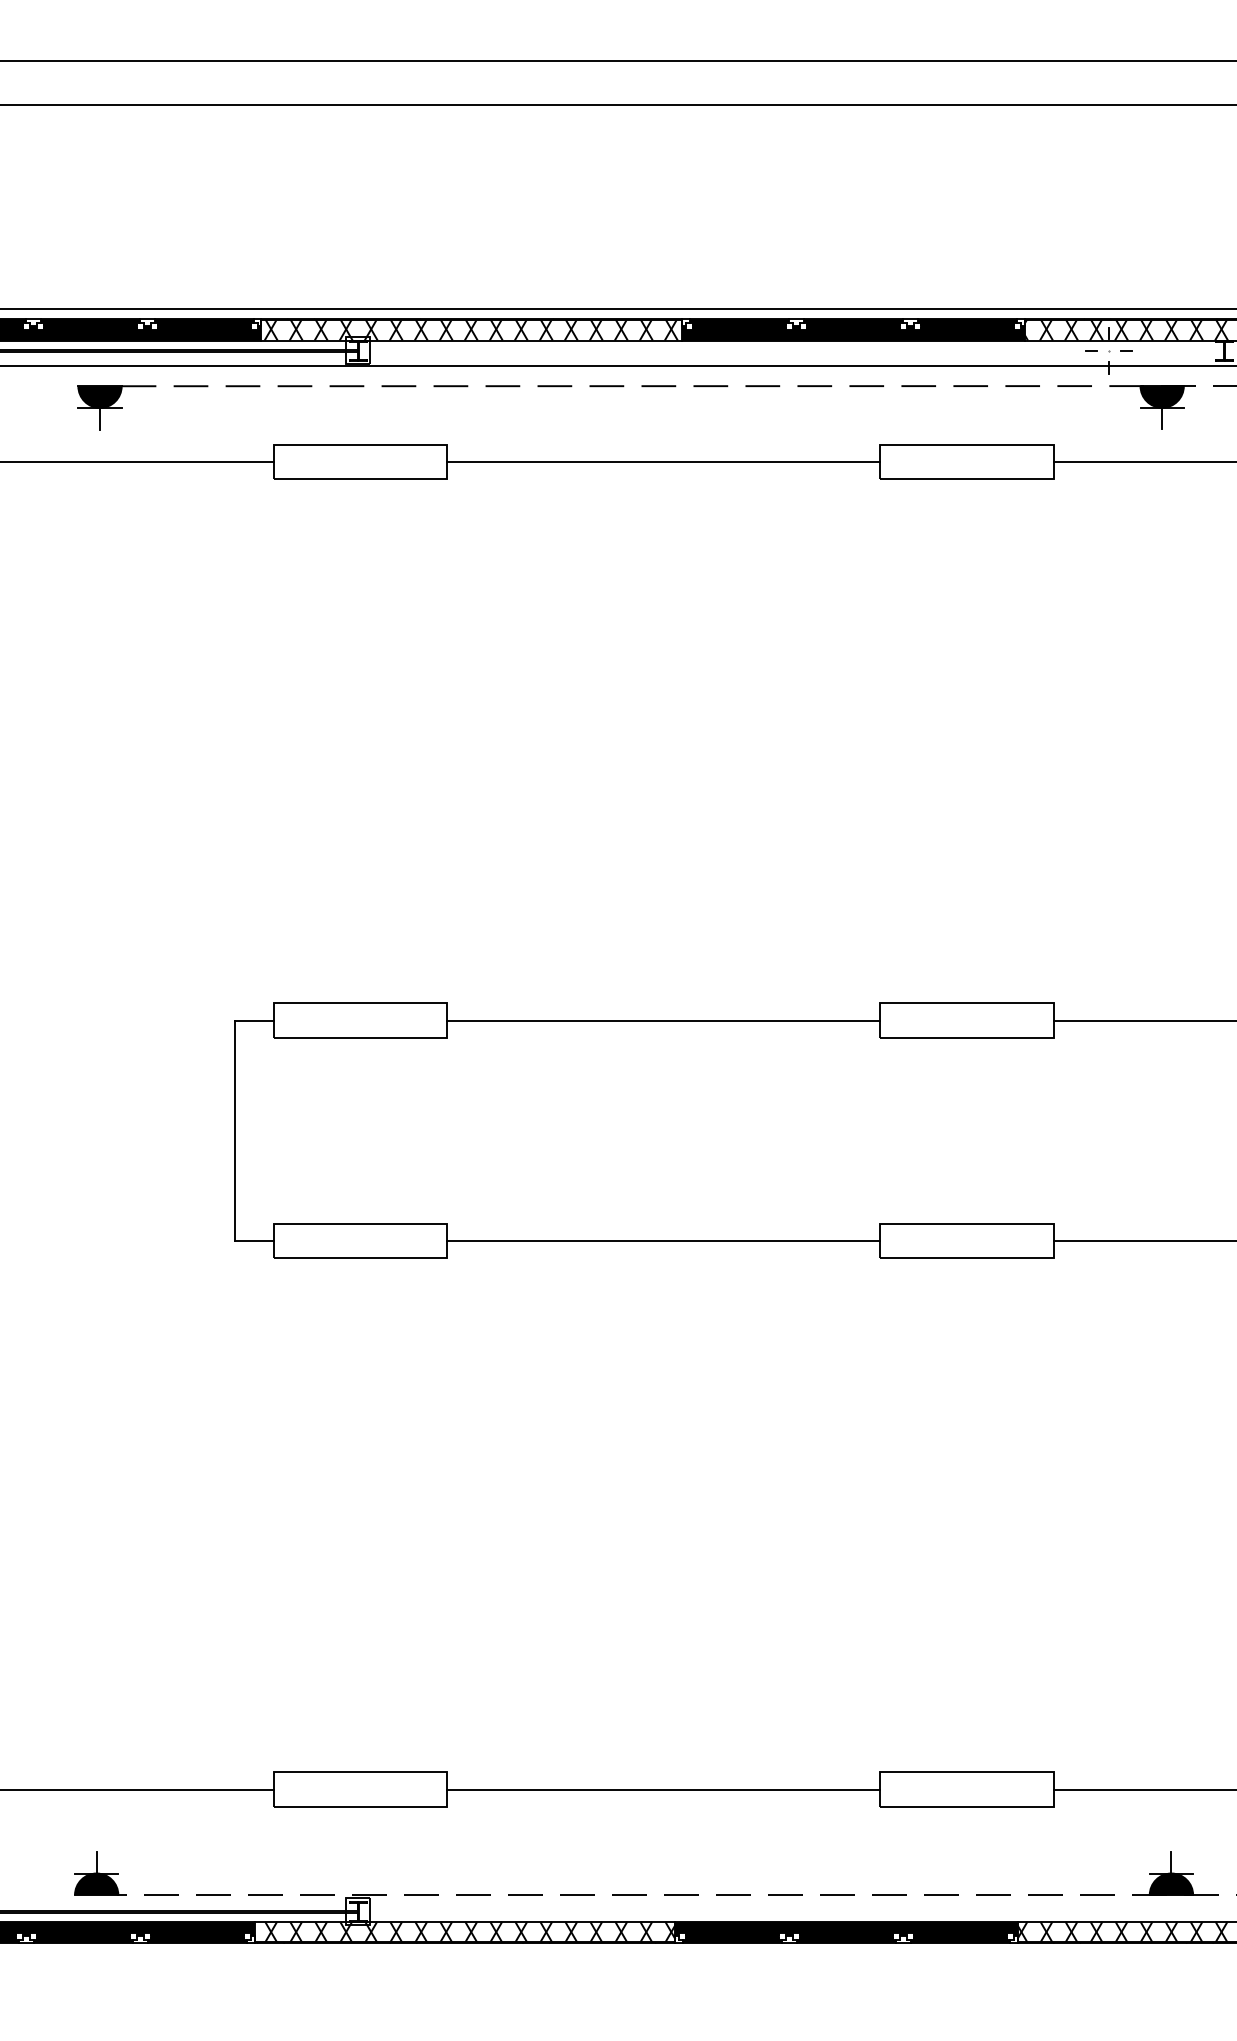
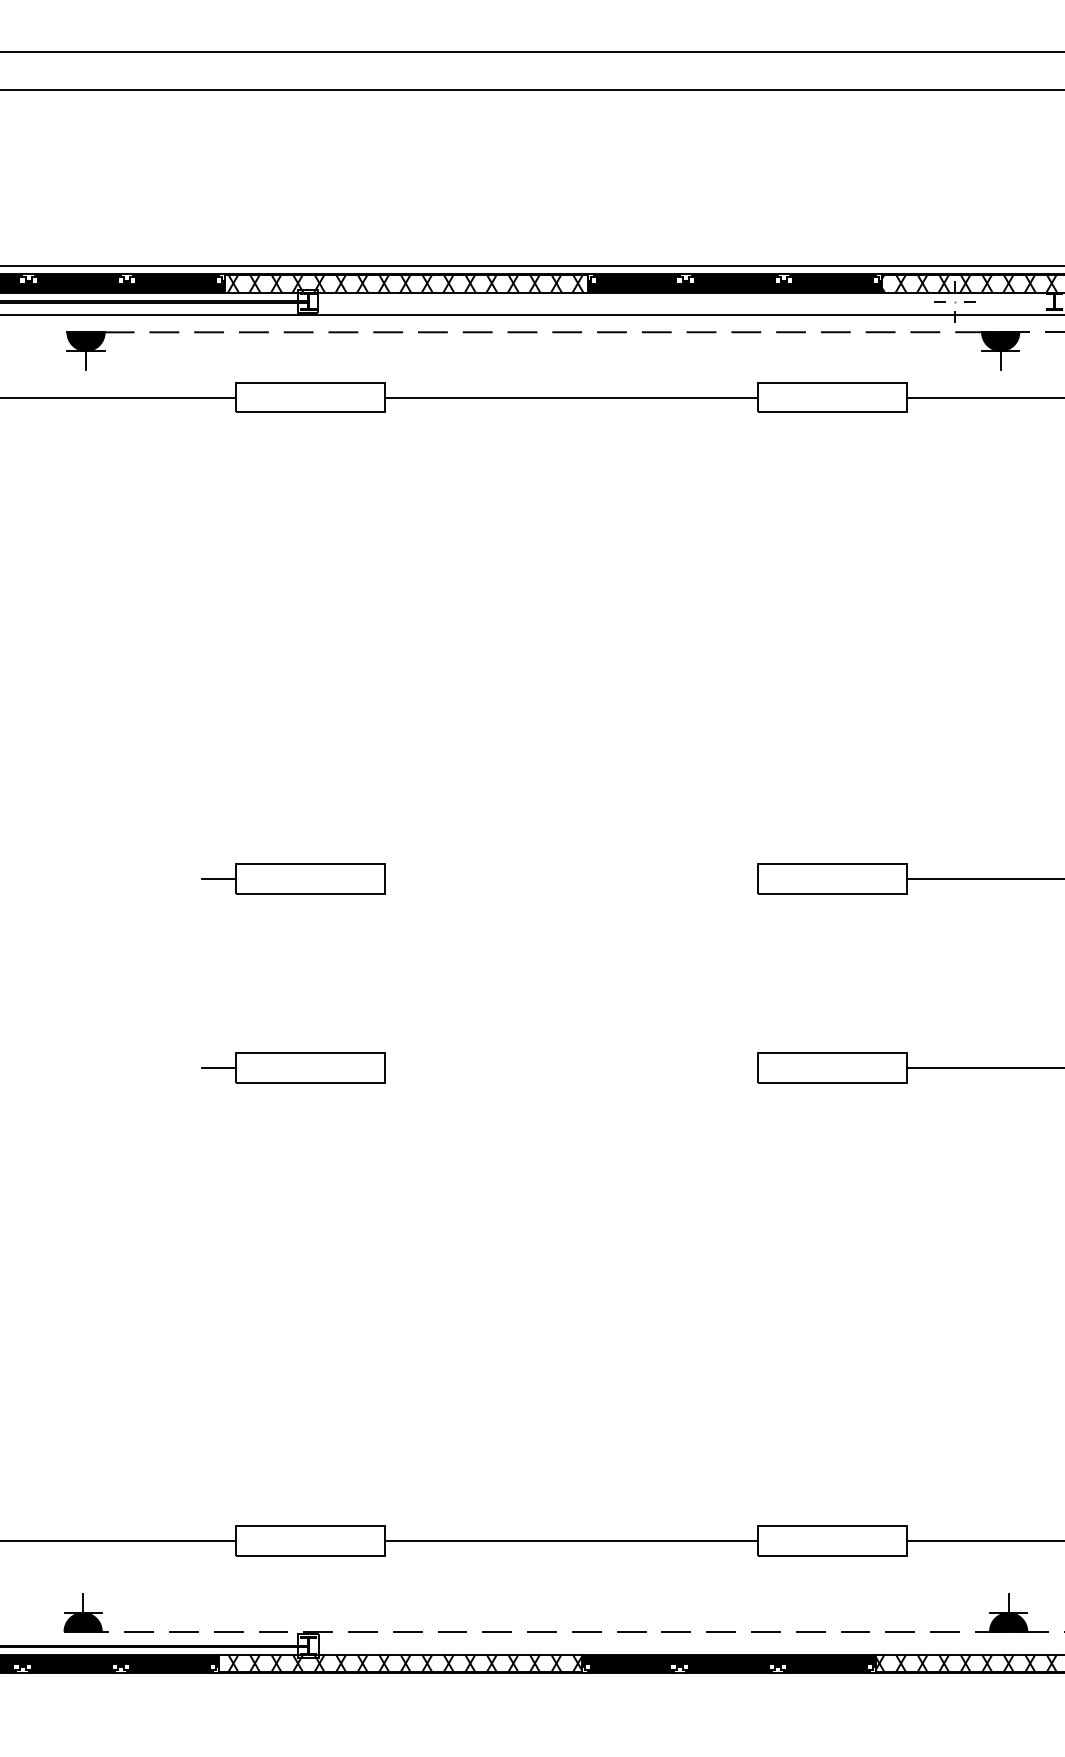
line: (663, 1020) -> (571, 878), removed
line: (234, 1130) -> (201, 973), removed
line: (663, 1241) -> (571, 1068), removed

